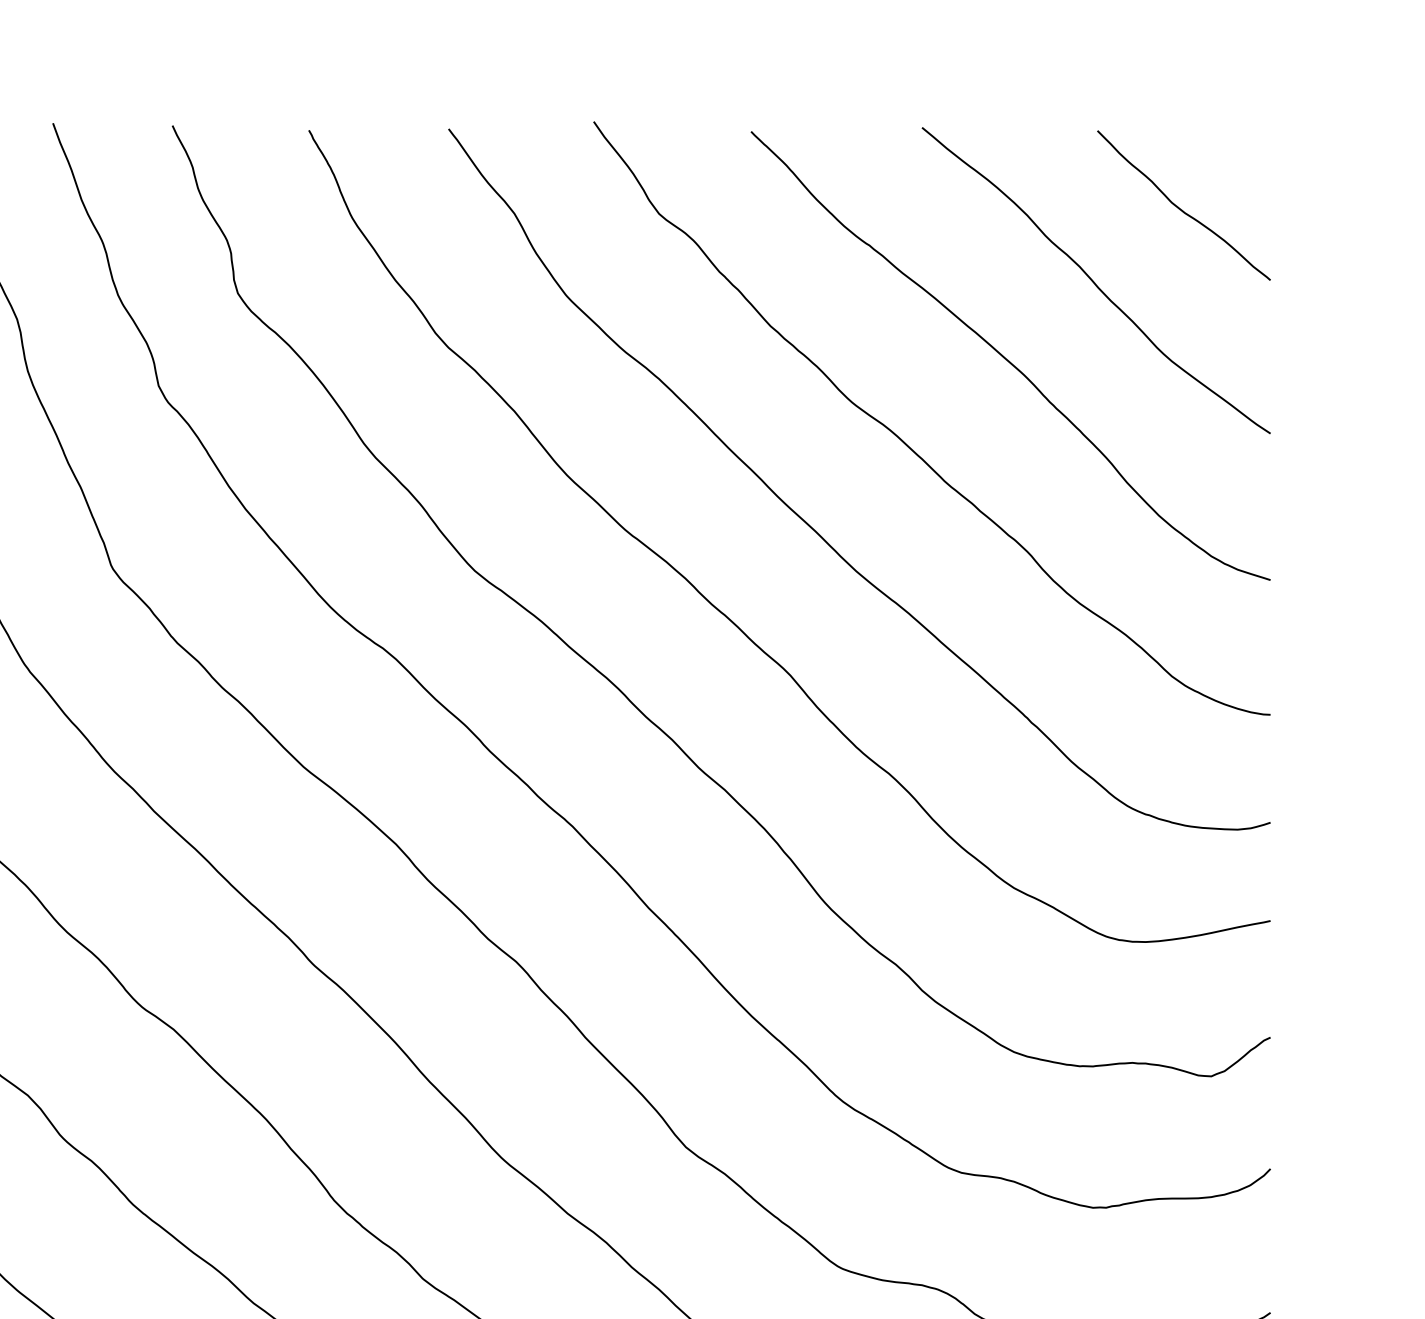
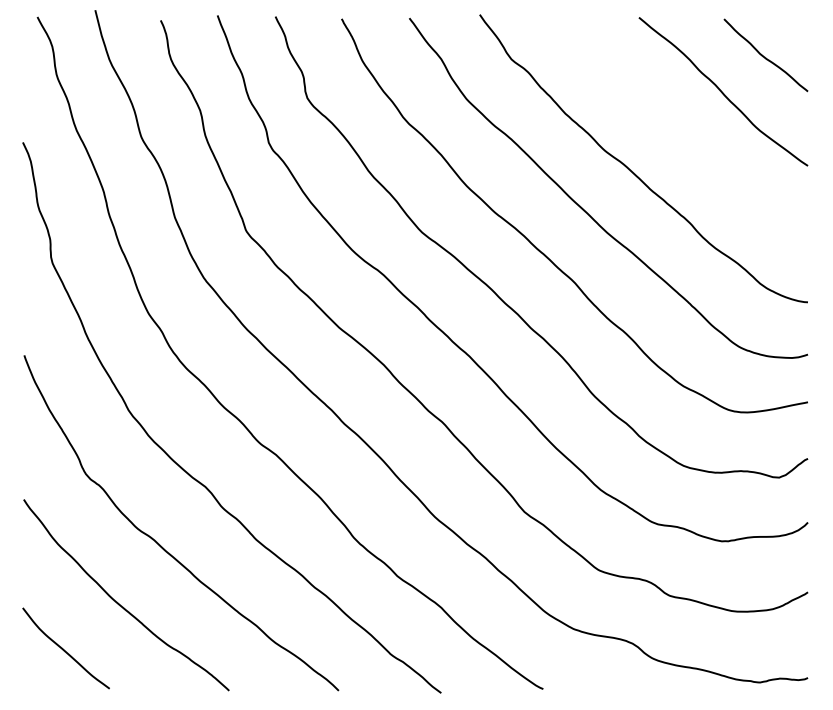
curve: (1007, 358) -> (680, 129), removed

